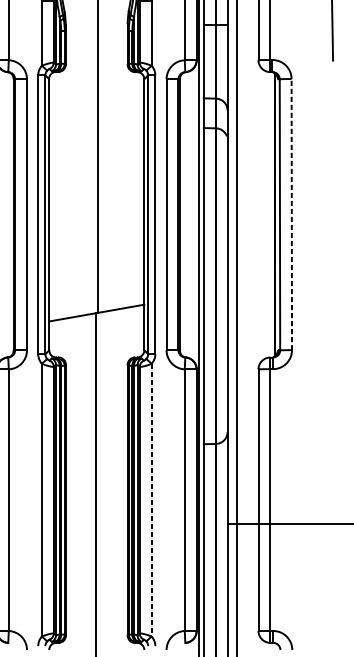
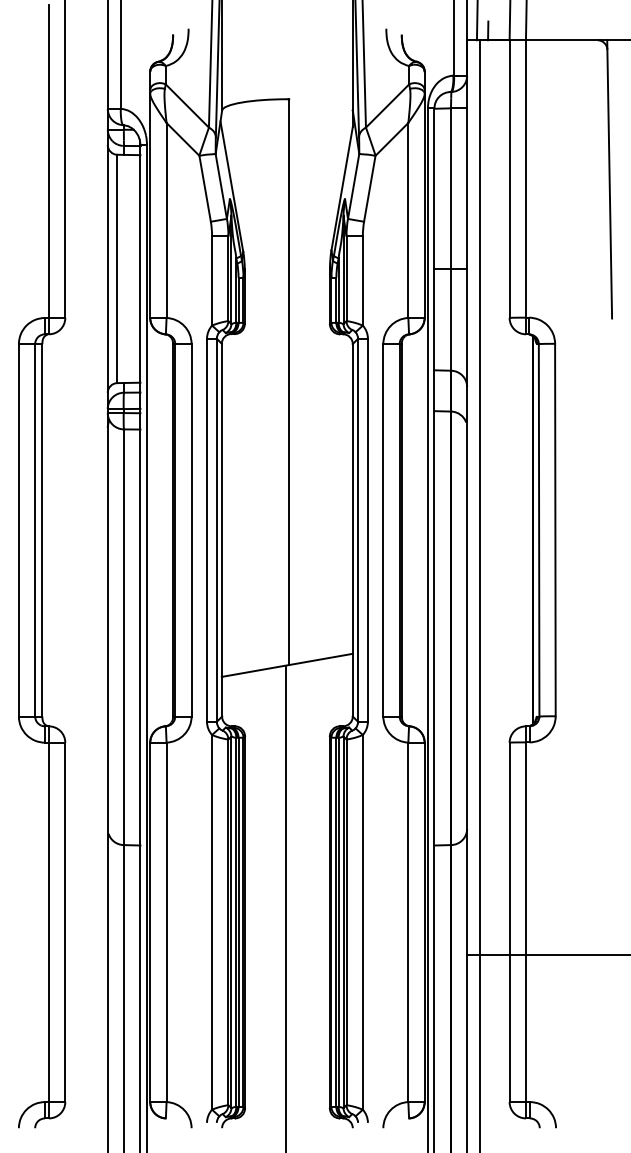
line: (291, 214) -> (555, 529), dashed -> solid
line: (151, 500) -> (362, 922), dashed -> solid

